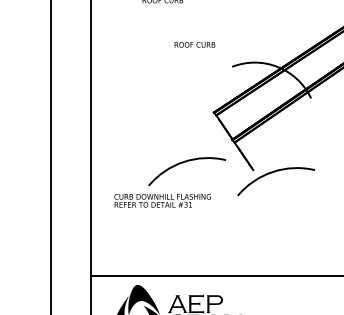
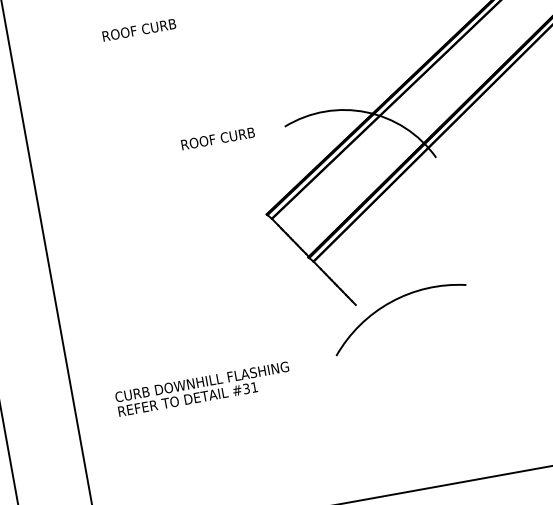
text: (194, 44) -> (217, 138), moved
arc: (183, 163) -> (228, 315), removed

